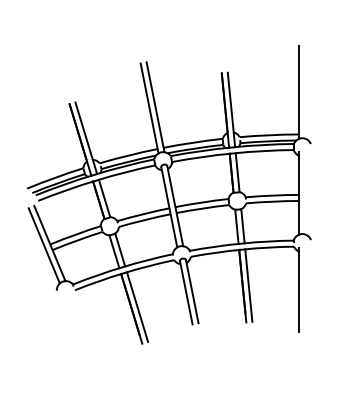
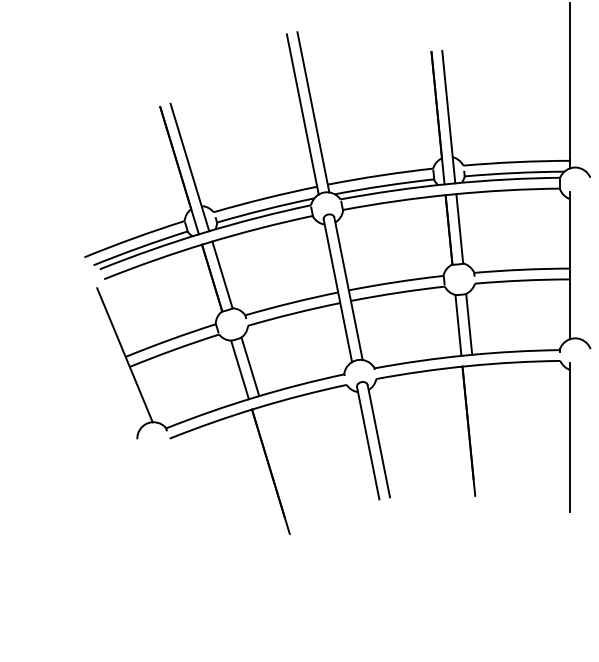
line: (43, 245) -> (113, 358), removed
line: (248, 285) -> (479, 430), removed
line: (137, 306) -> (281, 467), removed

